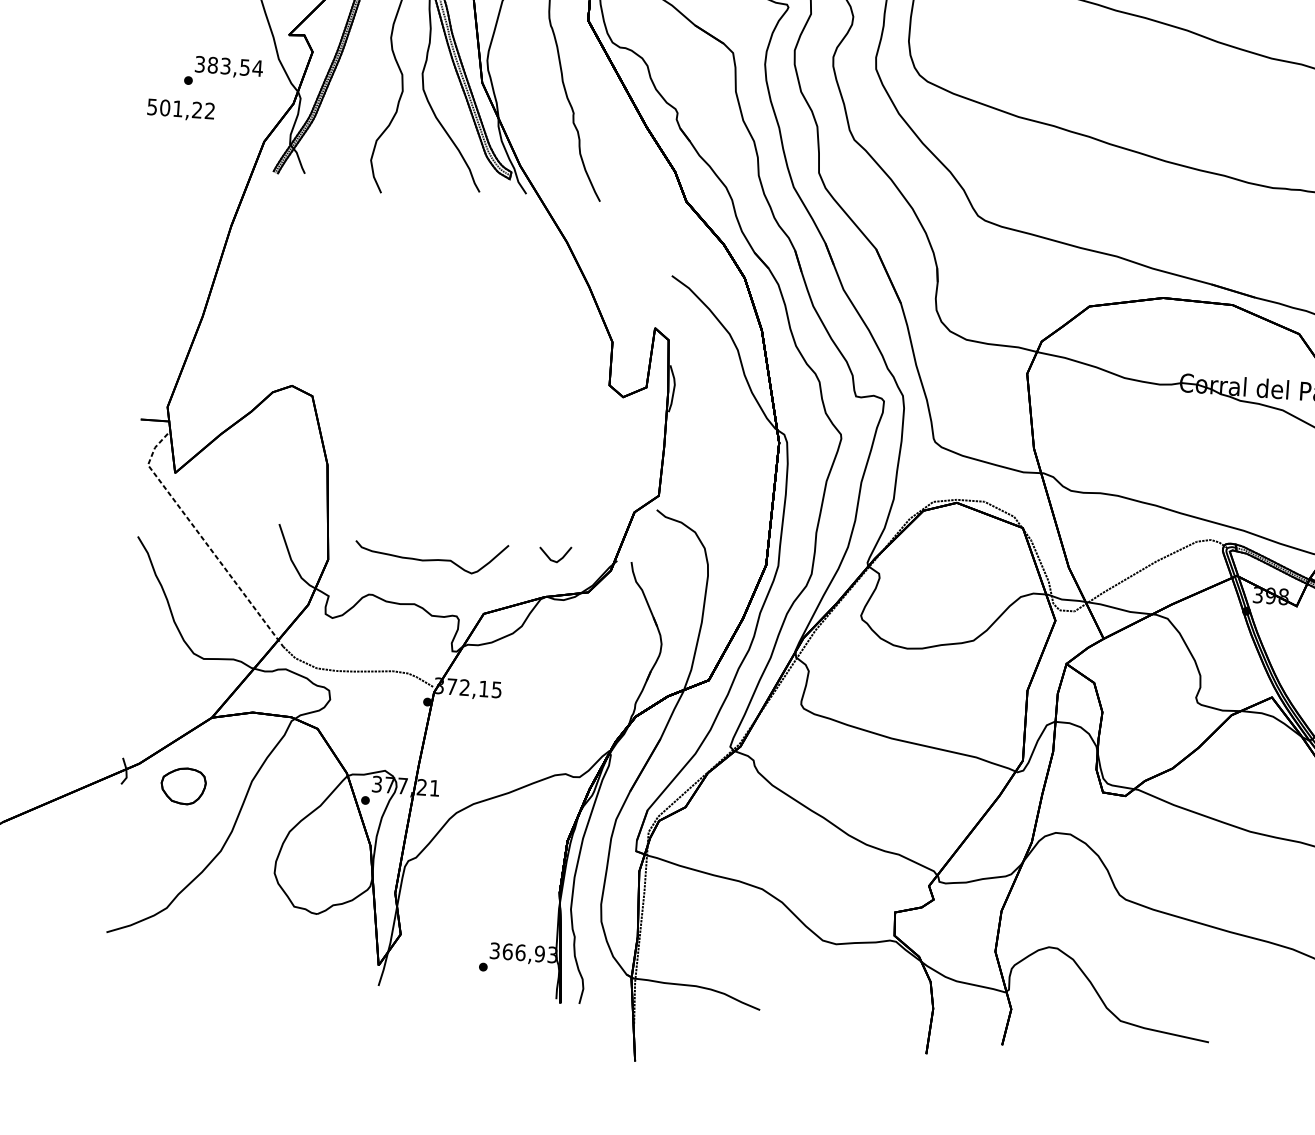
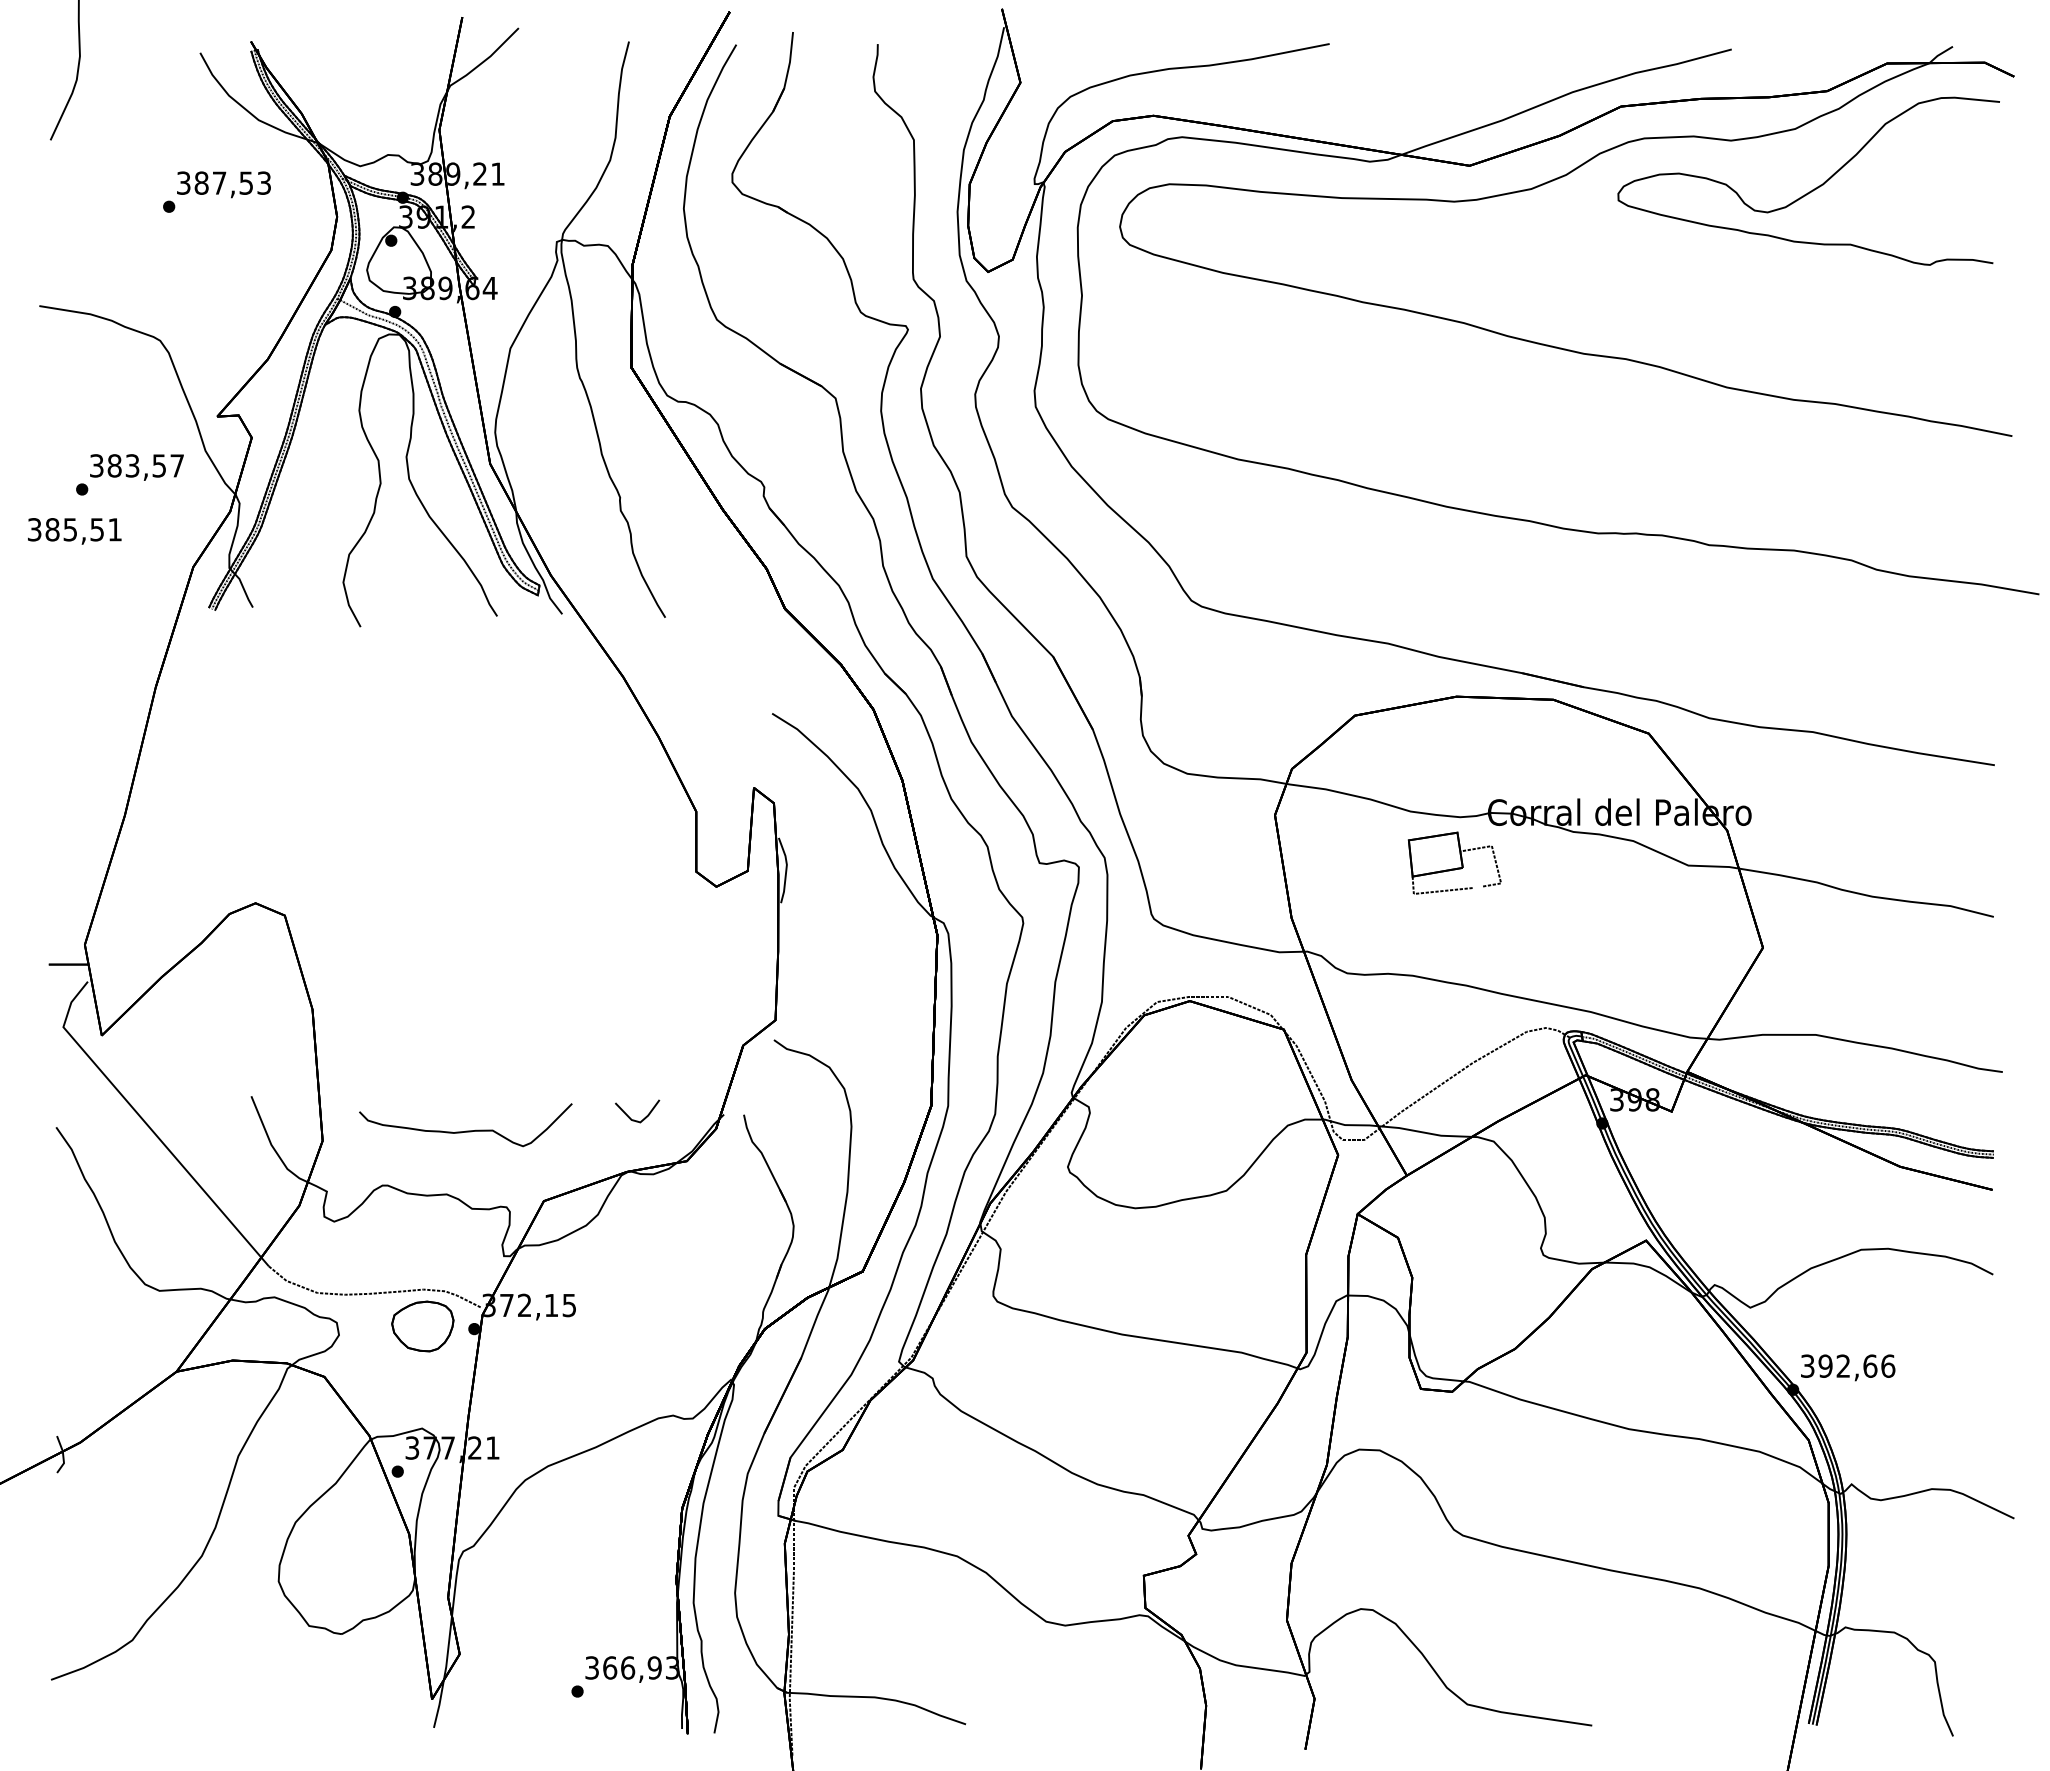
text: (257, 68) -> (176, 465), 383,54 -> 383,57
text: (180, 108) -> (74, 529), 501,22 -> 385,51
part: (1153, 416) -> (1454, 862), added
line: (203, 539) -> (147, 1125), dashed -> solid
part: (183, 786) -> (422, 1326), moved

